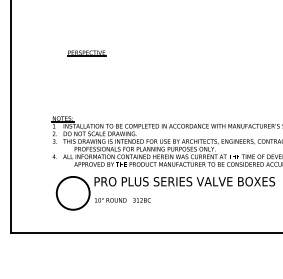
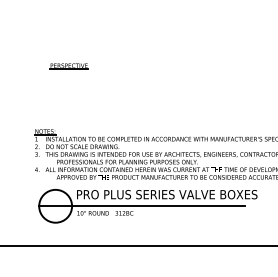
line: (159, 193) -> (141, 206), added

